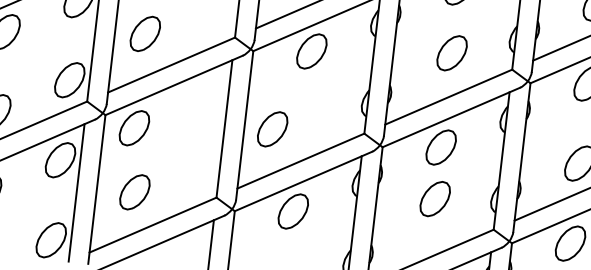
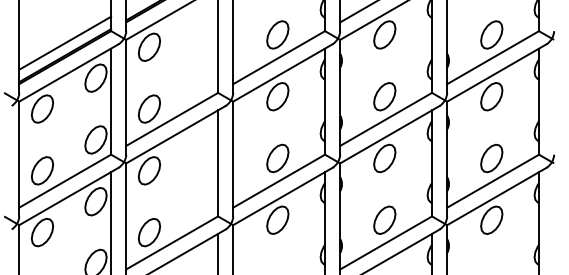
part: (144, 33) -> (148, 108), moved
part: (451, 52) -> (384, 96), moved
part: (272, 129) -> (277, 158), moved
part: (133, 192) -> (148, 232), moved
part: (434, 198) -> (384, 219), moved

